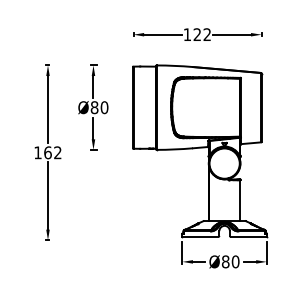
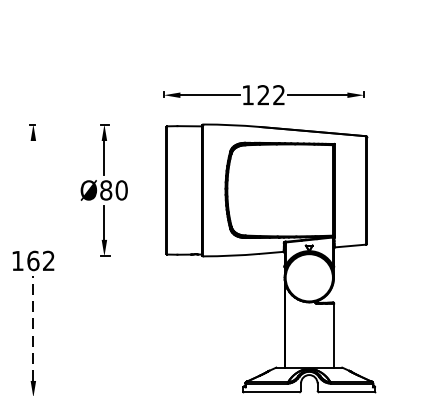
part: (197, 34) -> (263, 94), moved
line: (48, 109) -> (34, 193), removed
line: (48, 196) -> (34, 329), solid -> dashed

